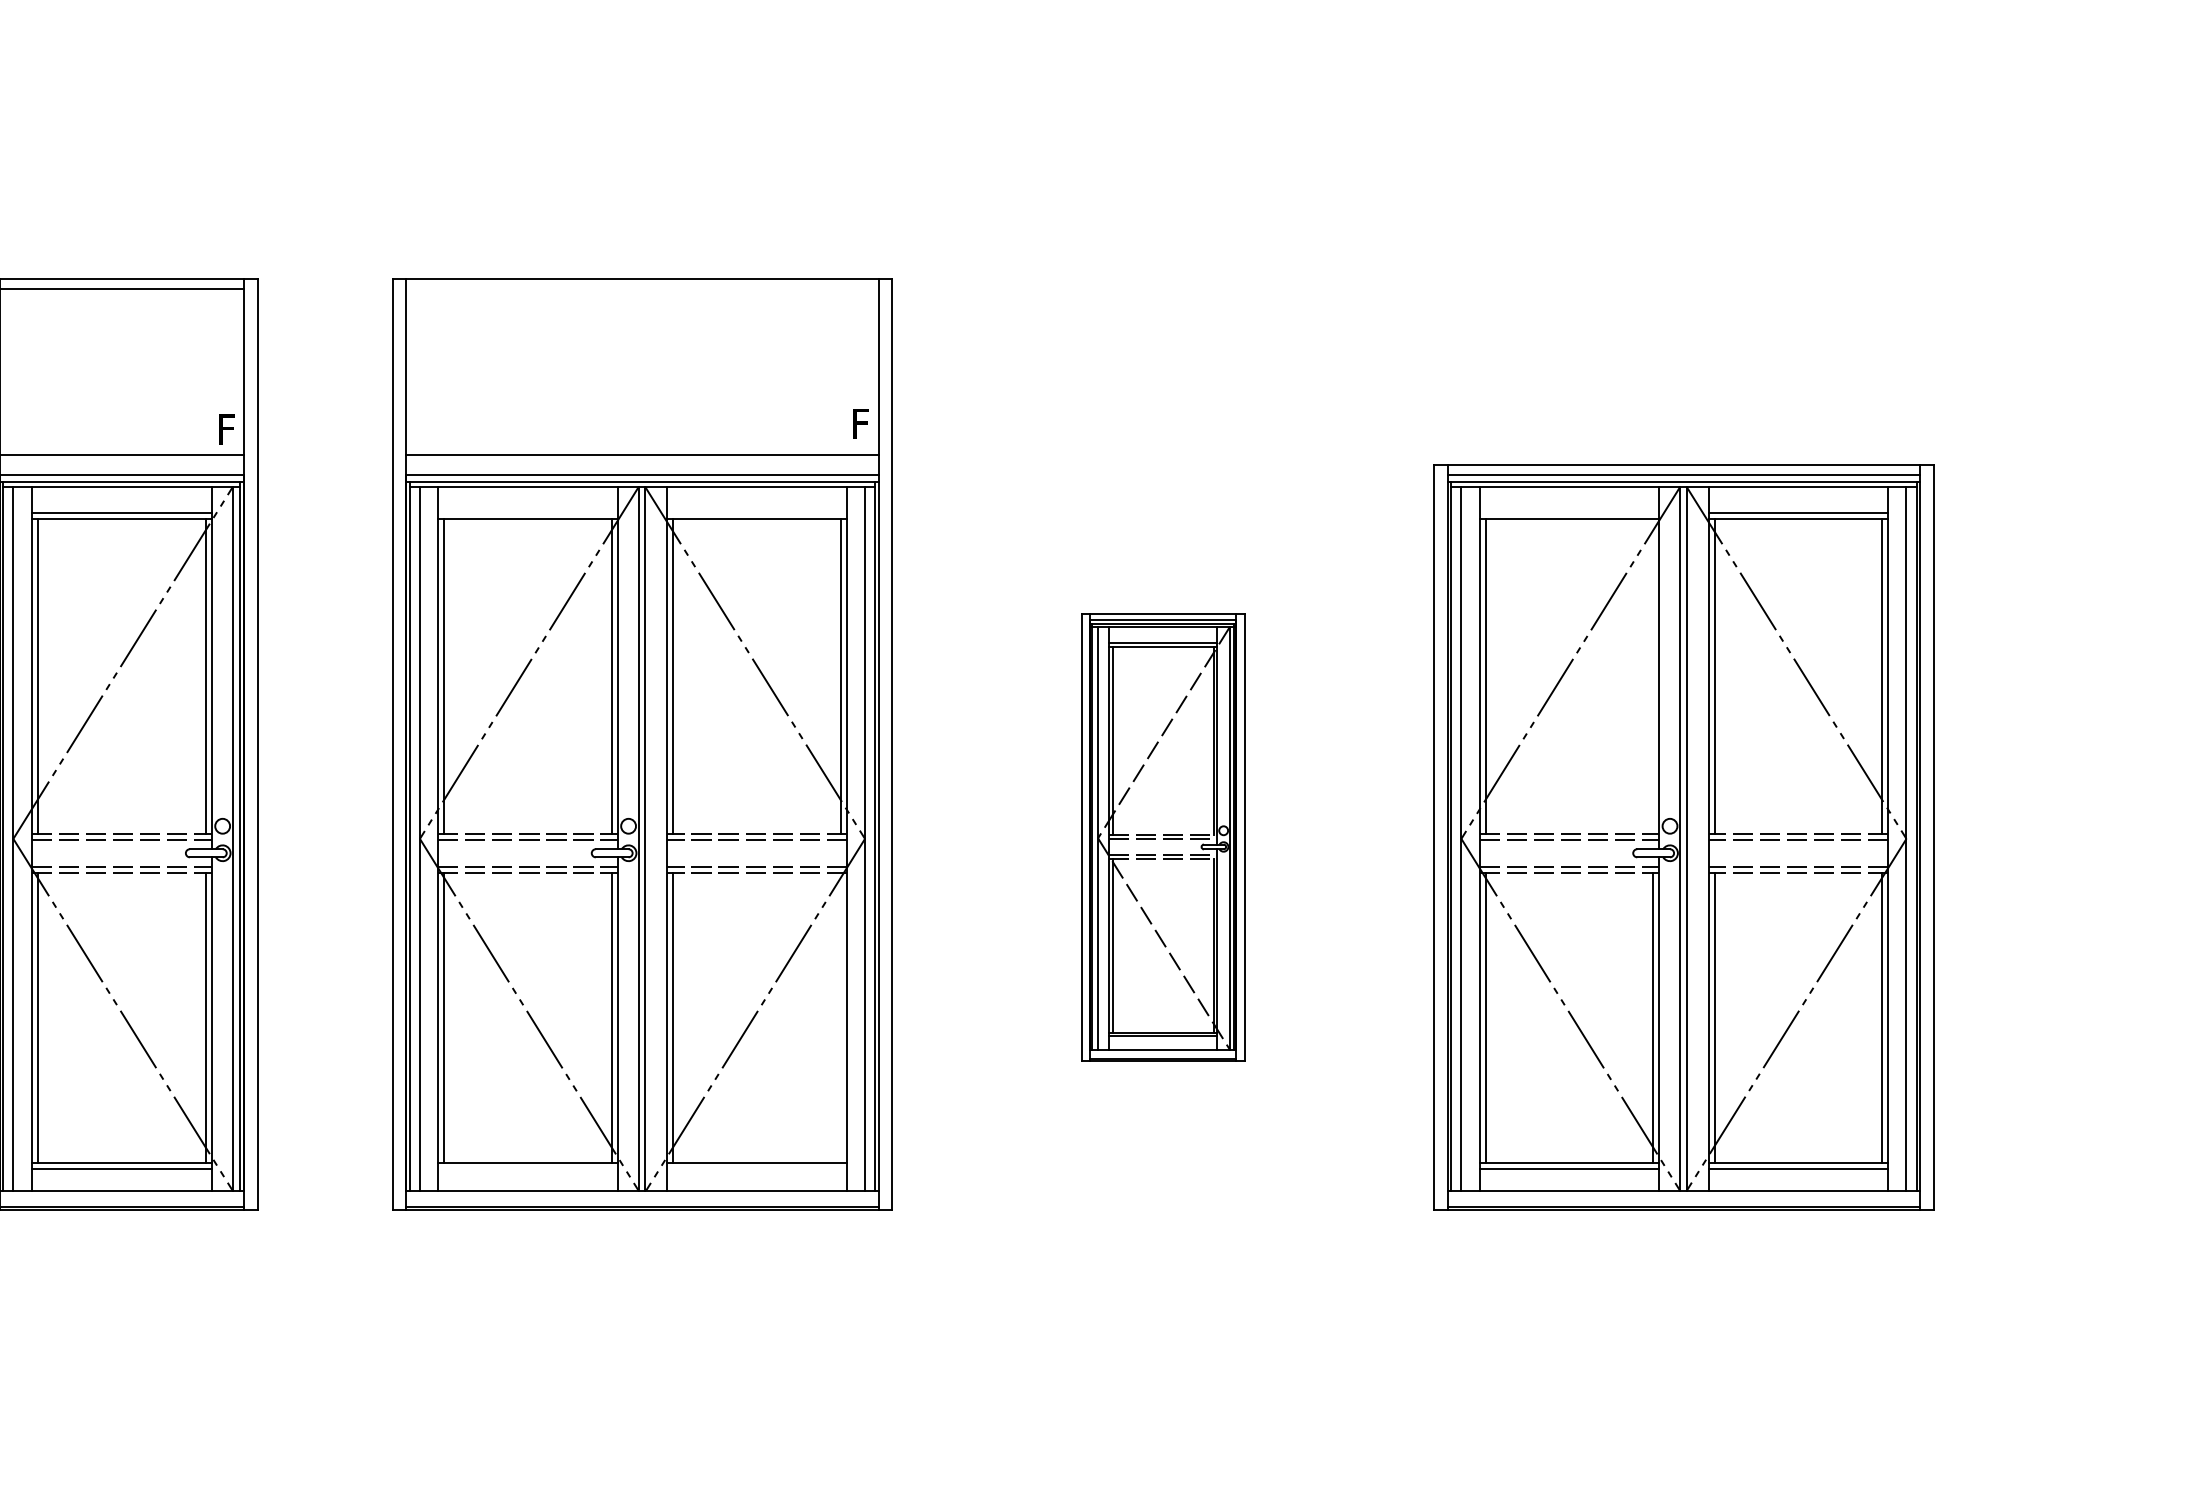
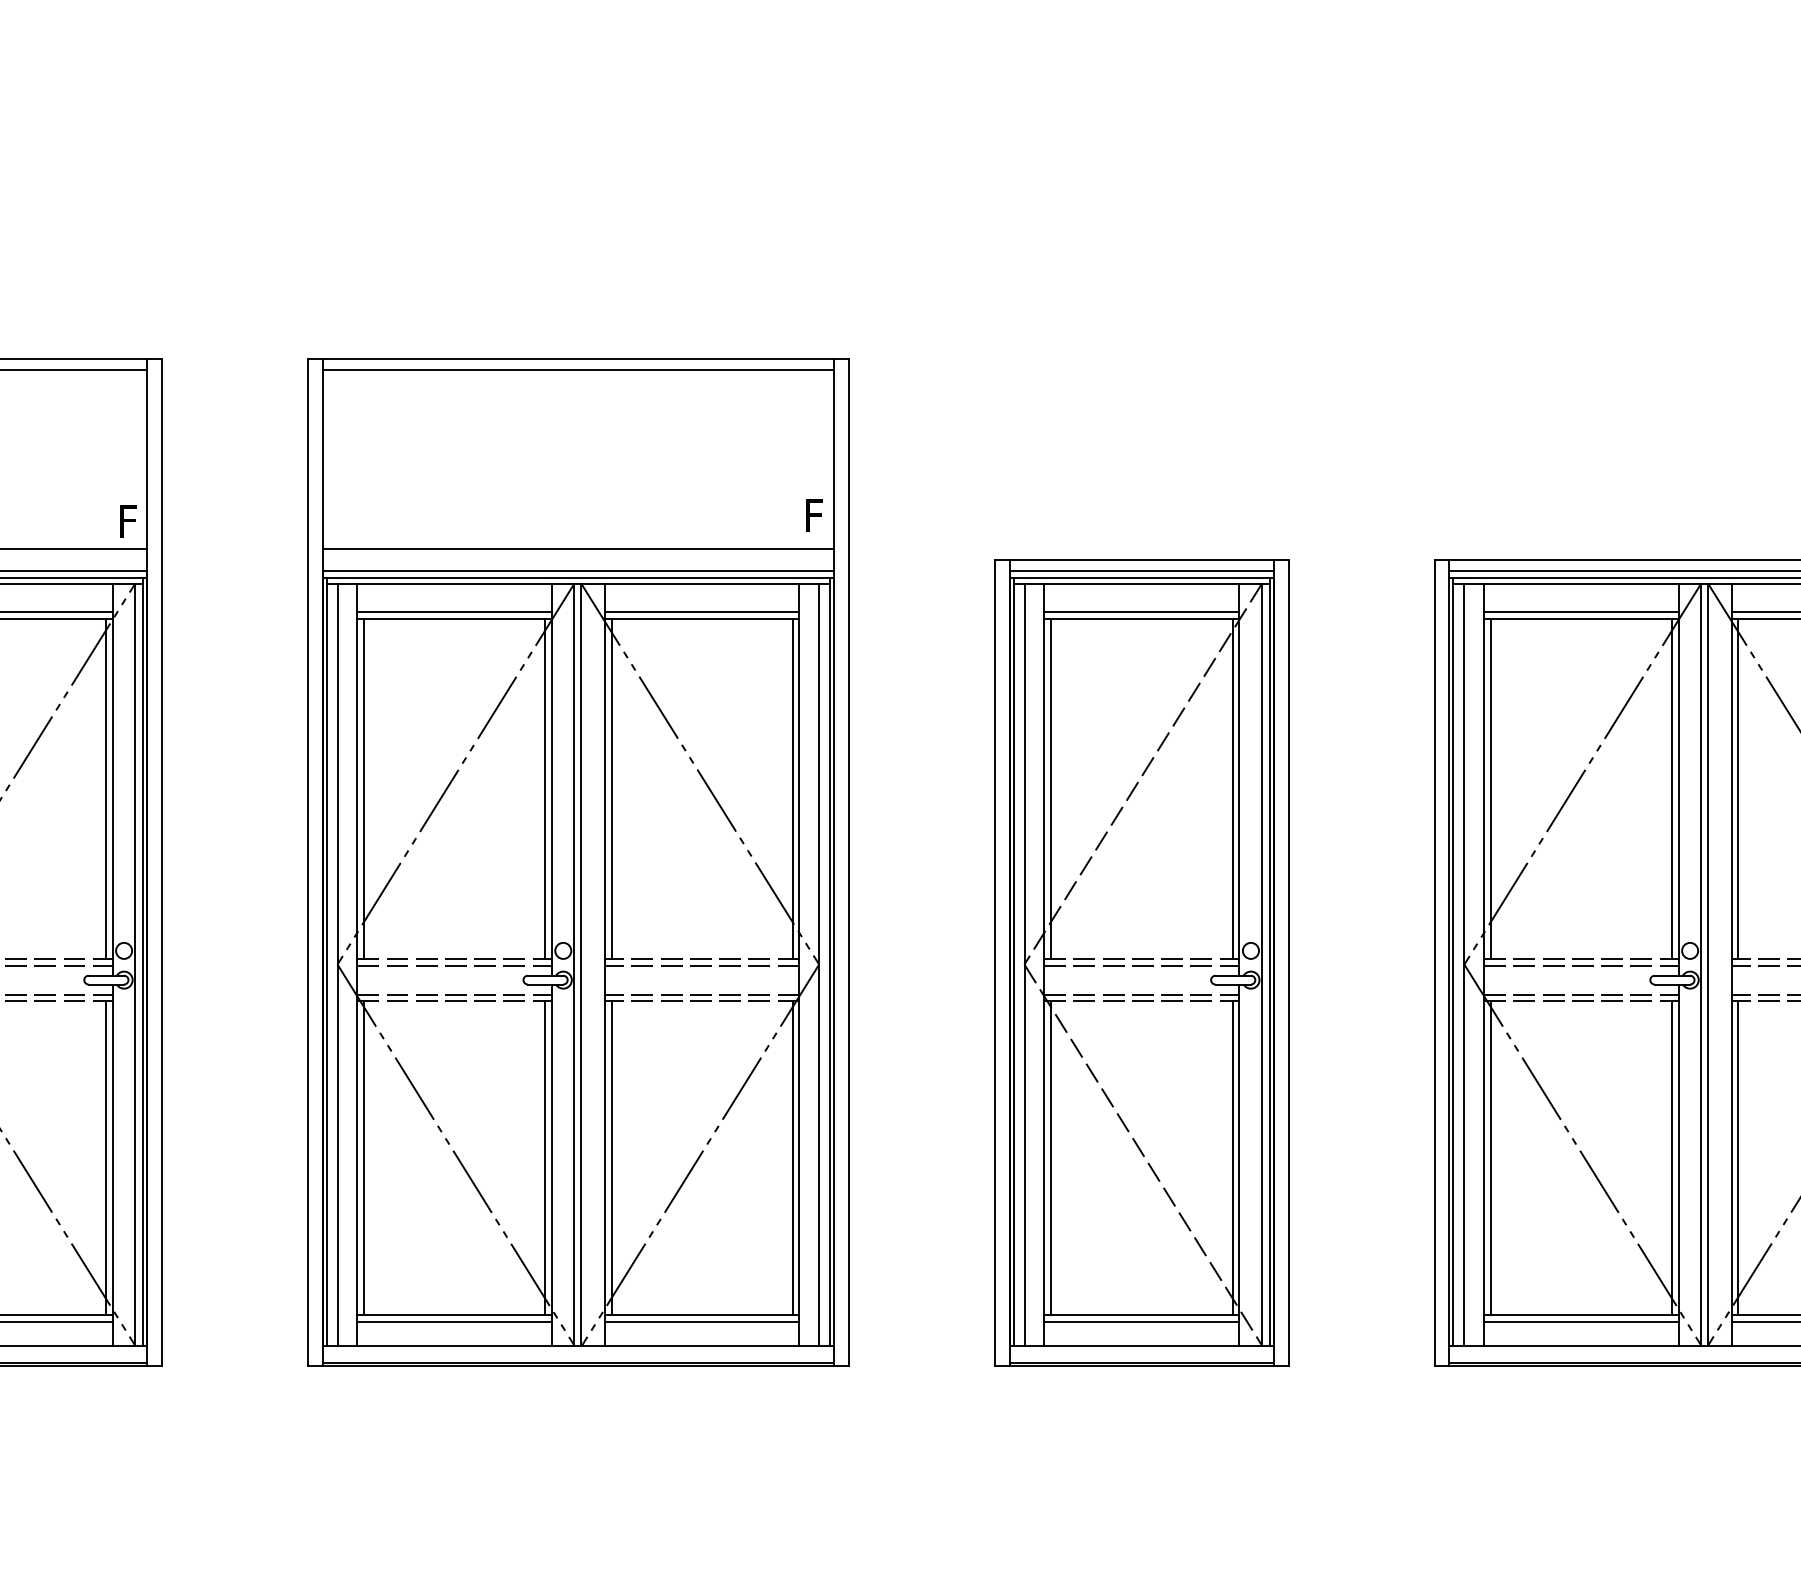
line: (642, 289) -> (578, 370), added
line: (527, 513) -> (453, 612), added
line: (756, 513) -> (701, 612), added
line: (1569, 513) -> (1581, 612), added
line: (1653, 676) -> (1672, 788), added
part: (1162, 837) -> (1141, 963), size x1.67
line: (840, 1017) -> (792, 1157), added
line: (527, 1169) -> (453, 1322), added
line: (756, 1169) -> (701, 1322), added

